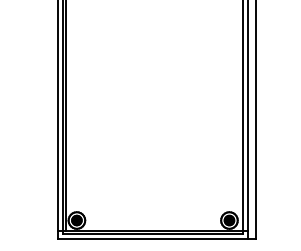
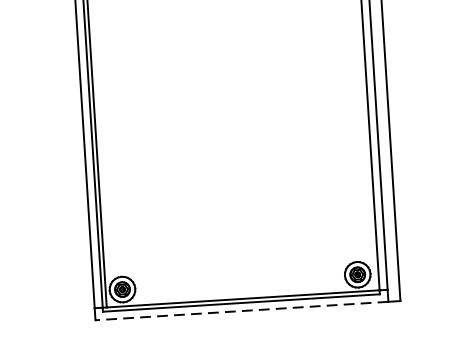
line: (153, 239) -> (242, 311), solid -> dashed

